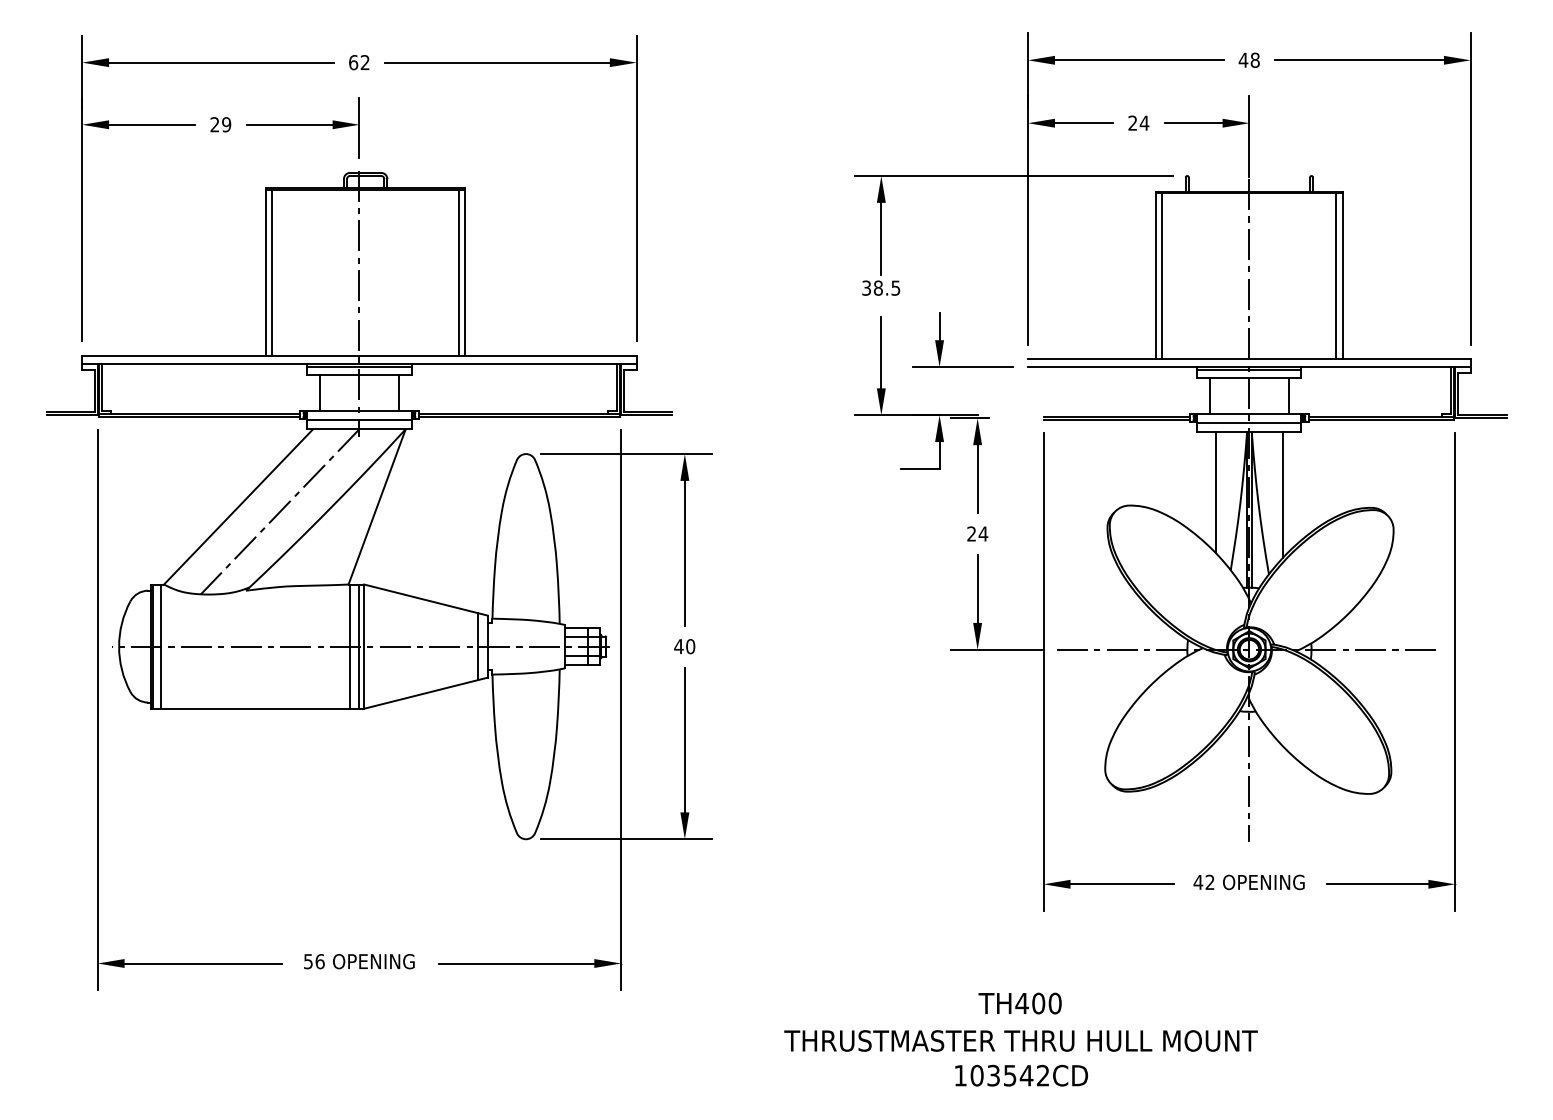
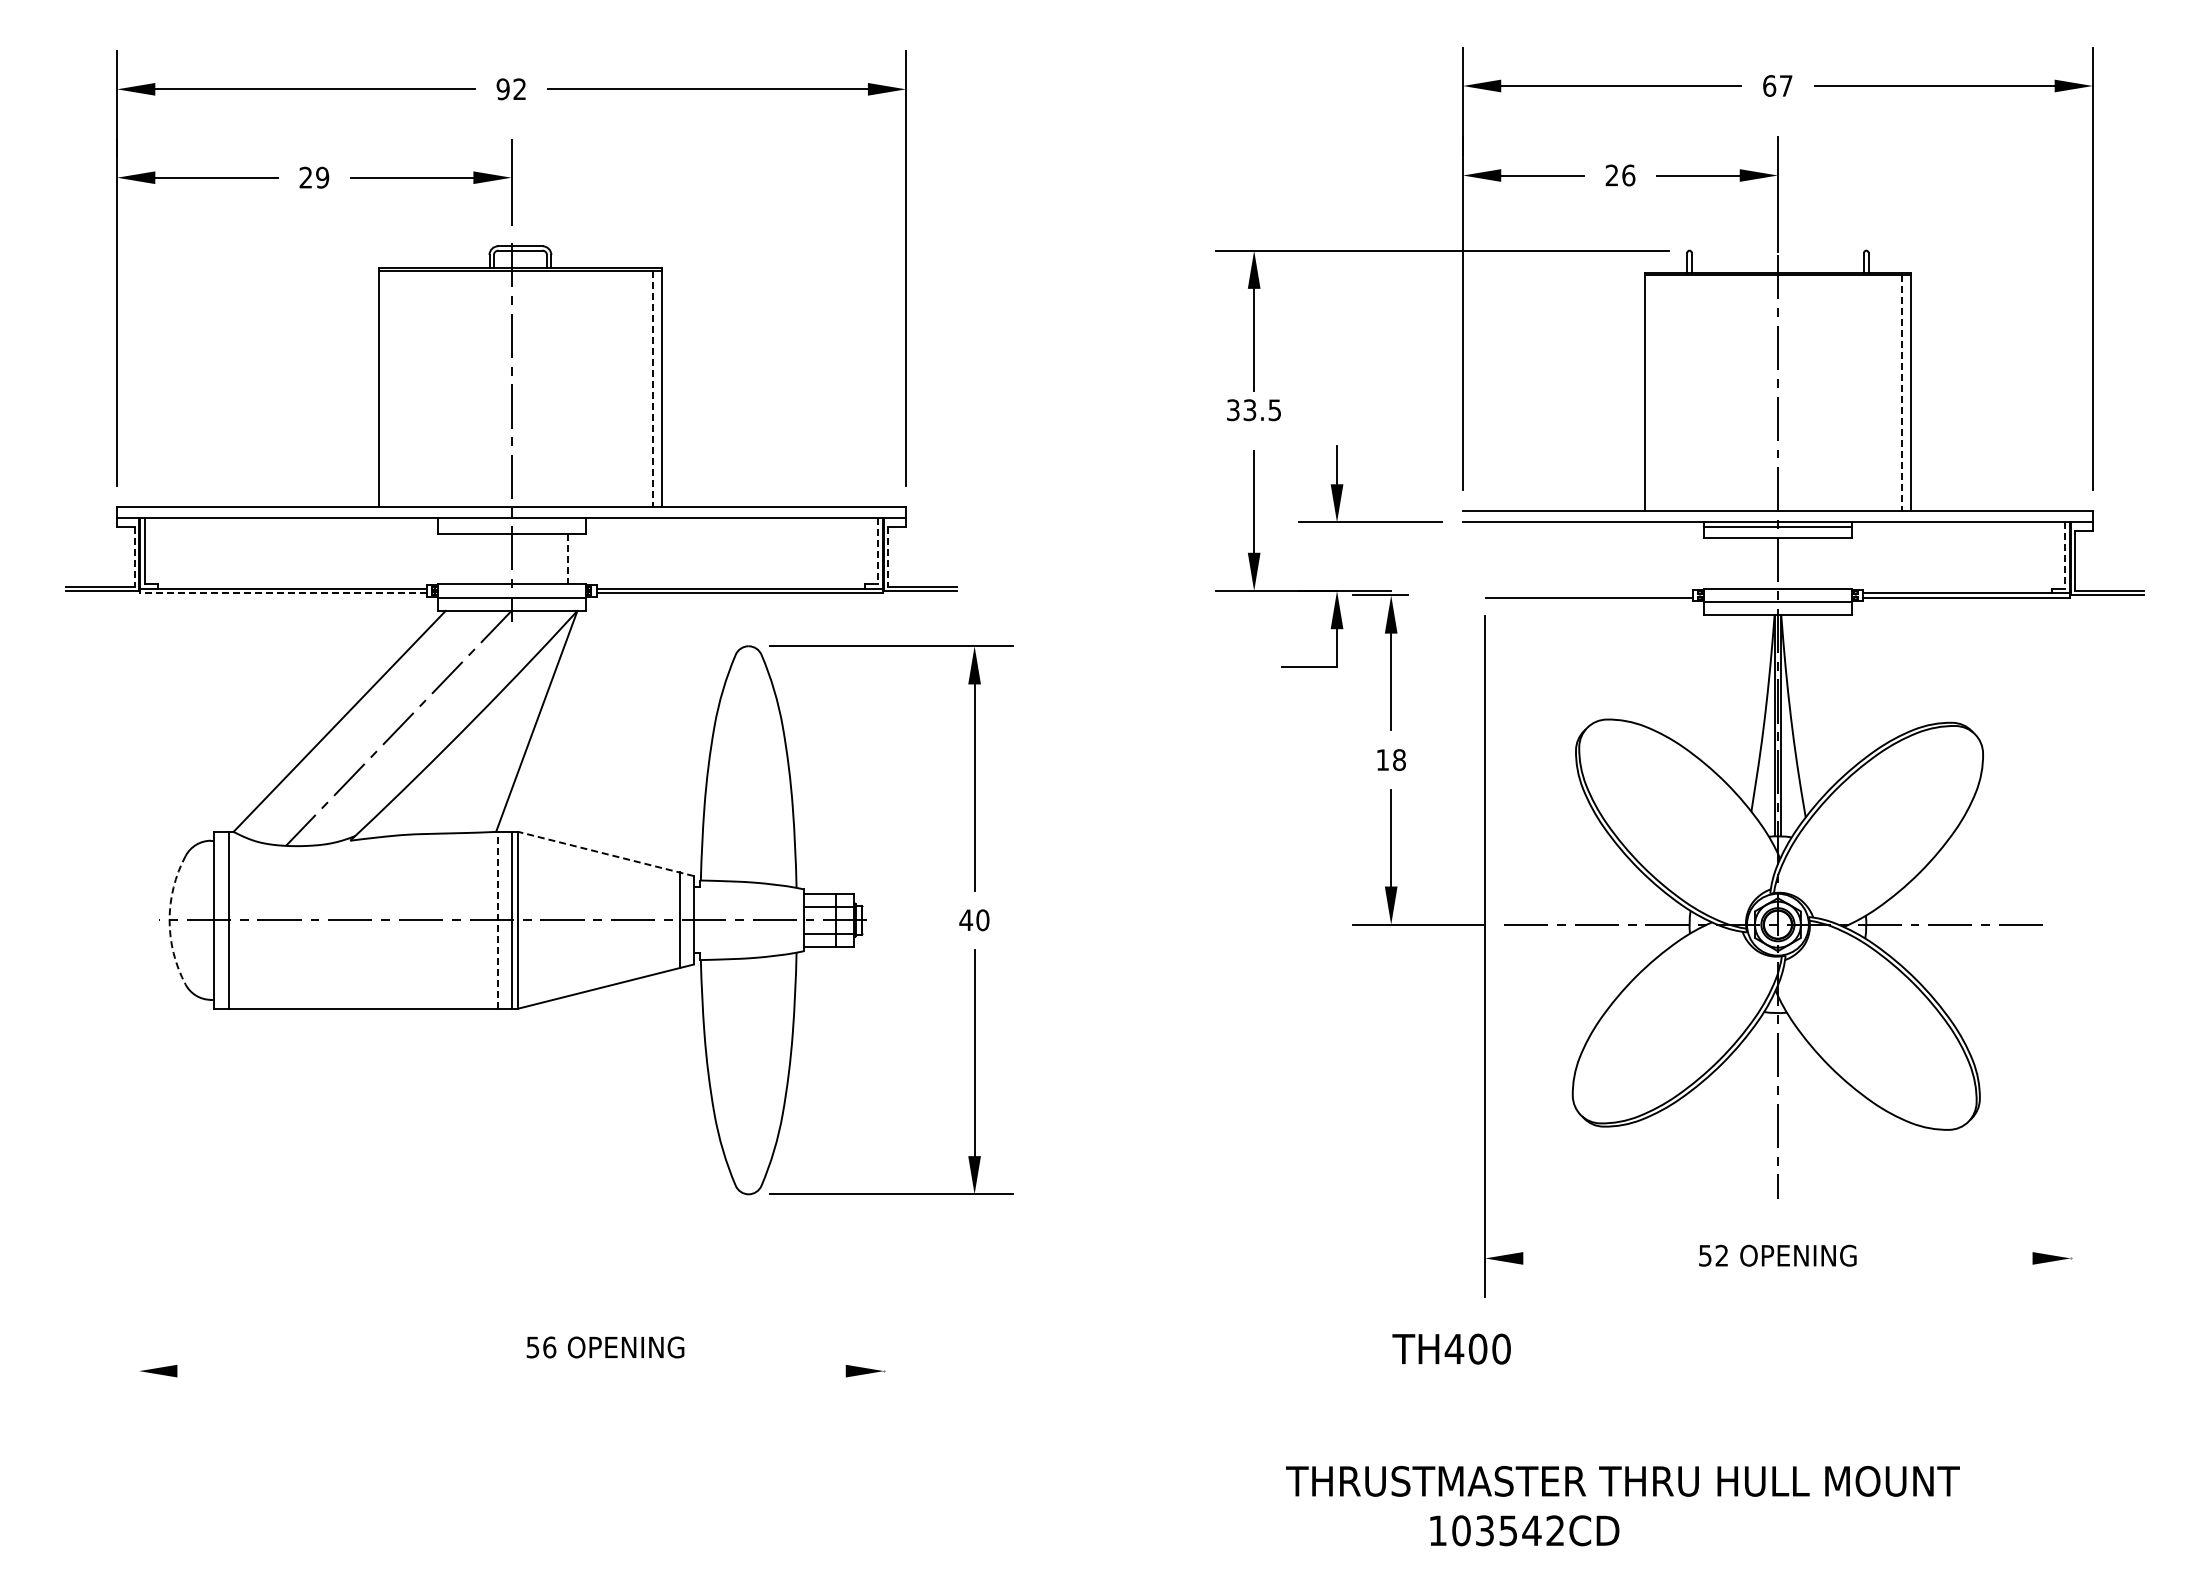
text: (1249, 59) -> (1777, 85), 48 -> 67
text: (353, 62) -> (502, 89), 62 -> 92
text: (1144, 123) -> (1628, 175), 24 -> 26
line: (272, 272) -> (387, 388), removed
line: (459, 273) -> (653, 389), solid -> dashed
line: (1162, 275) -> (1654, 392), removed
line: (1336, 276) -> (1901, 393), solid -> dashed
text: (878, 288) -> (1249, 410), 38.5 -> 33.5
line: (359, 367) -> (511, 522), removed
line: (617, 387) -> (878, 551), solid -> dashed
line: (94, 390) -> (134, 556), solid -> dashed
line: (624, 390) -> (888, 556), solid -> dashed
line: (1451, 390) -> (2065, 556), solid -> dashed
line: (320, 392) -> (455, 558), removed
line: (398, 393) -> (567, 559), solid -> dashed
line: (1209, 395) -> (1721, 562), removed
line: (1289, 395) -> (1834, 562), removed
line: (198, 416) -> (282, 593), solid -> dashed
line: (1117, 416) -> (1589, 593), removed
line: (1216, 492) -> (1730, 701), removed
line: (1282, 494) -> (1825, 704), removed
text: (977, 533) -> (1391, 759), 24 -> 18
line: (426, 600) -> (606, 854), solid -> dashed
arc: (119, 646) -> (169, 920), solid -> dashed
line: (152, 646) -> (217, 919), removed
line: (350, 646) -> (498, 919), solid -> dashed
line: (1455, 672) -> (2070, 956), removed
line: (97, 710) -> (139, 1010), removed
line: (621, 710) -> (884, 1010), removed
text: (1198, 882) -> (1705, 1255), 42 -> 52
line: (1121, 884) -> (1596, 1258), removed
line: (1377, 884) -> (1960, 1258), removed
text: (359, 961) -> (605, 1347), moved
line: (203, 963) -> (289, 1371), removed
line: (516, 963) -> (734, 1371), removed
text: (1020, 1003) -> (1451, 1348), moved
text: (1020, 1041) -> (1622, 1481), moved
text: (1021, 1075) -> (1524, 1530), moved

